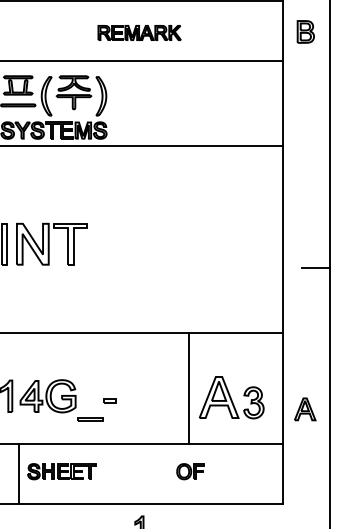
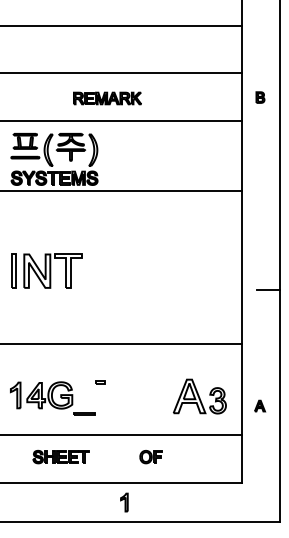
part: (305, 31) -> (260, 97), size x0.6
part: (139, 32) -> (107, 98), moved
line: (189, 389) -> (165, 389), removed
part: (110, 401) -> (100, 382), moved
part: (304, 408) -> (259, 405), size x0.6
part: (189, 472) -> (150, 457), moved
line: (18, 473) -> (25, 458), removed

